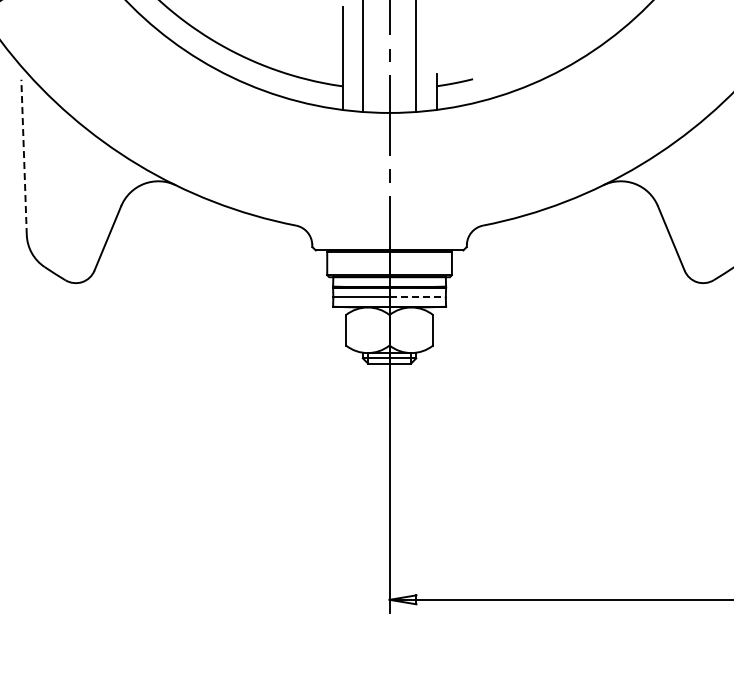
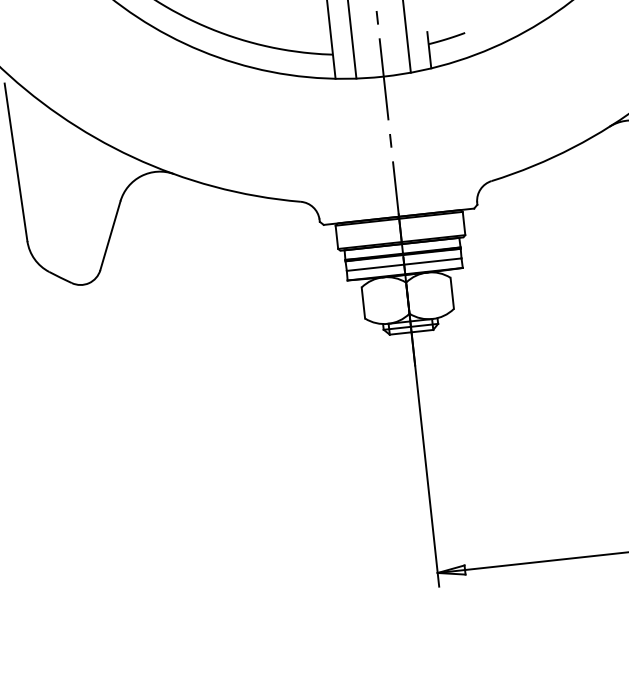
line: (24, 157) -> (16, 162), dashed -> solid
line: (418, 297) -> (433, 261), dashed -> solid

